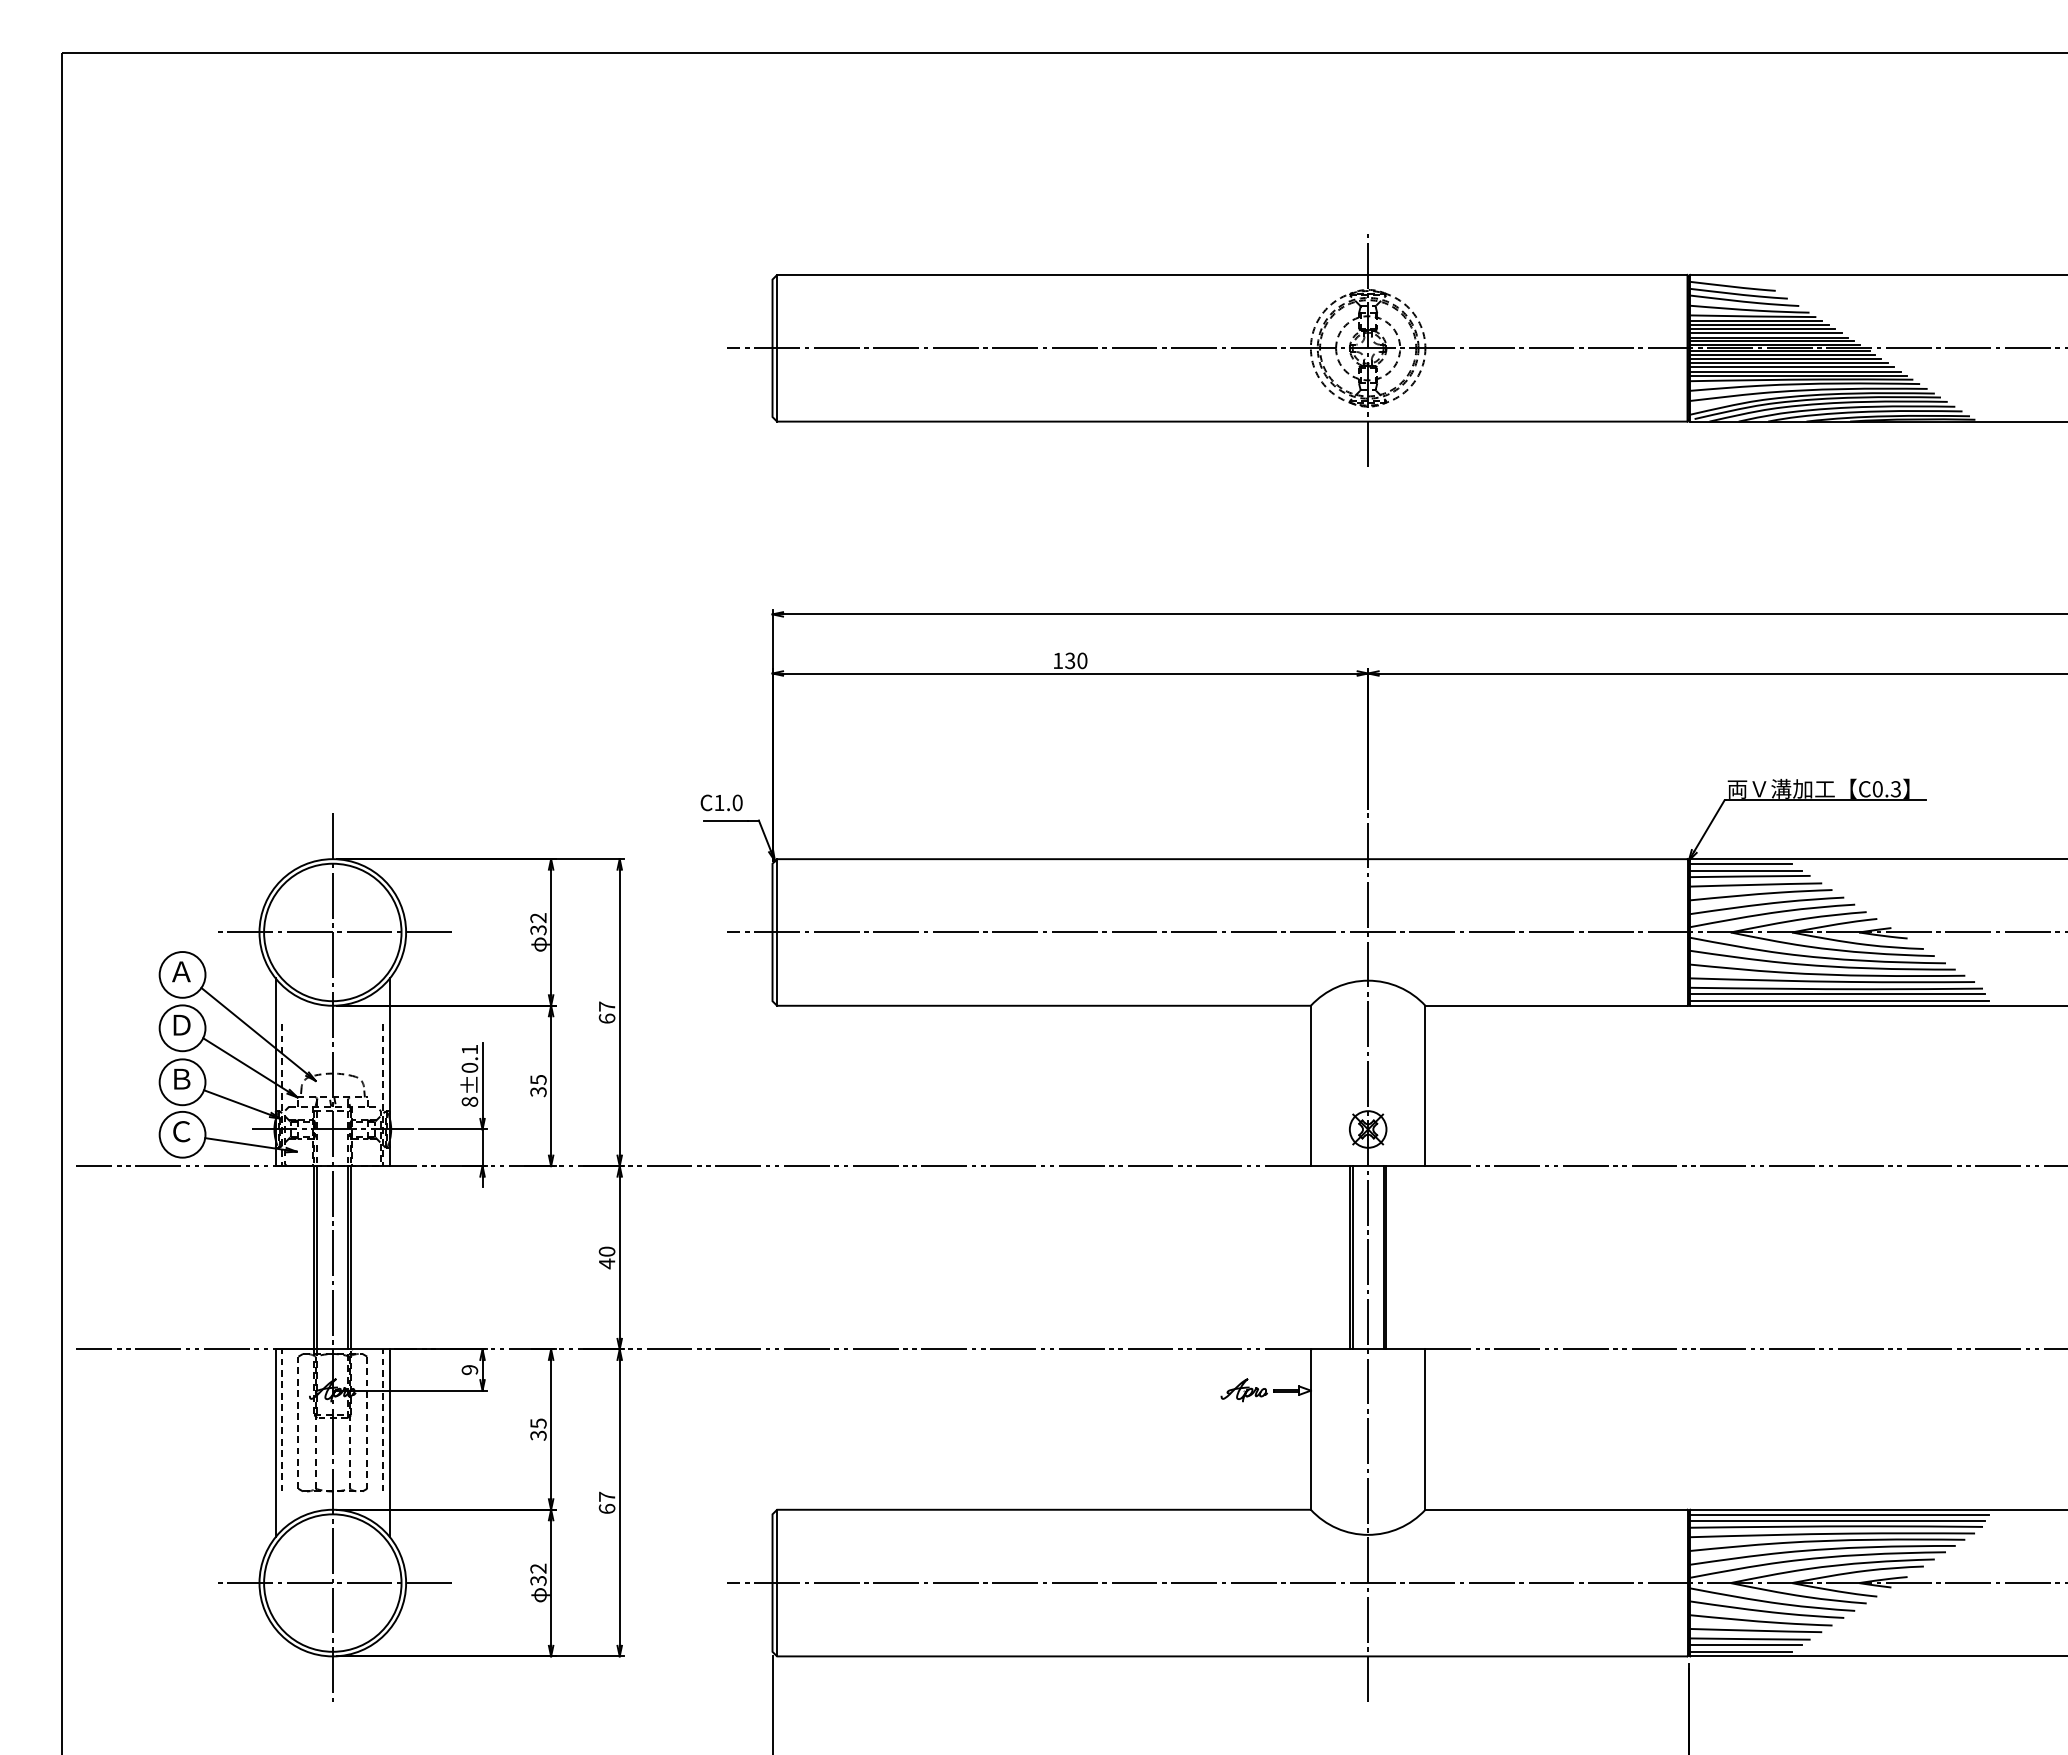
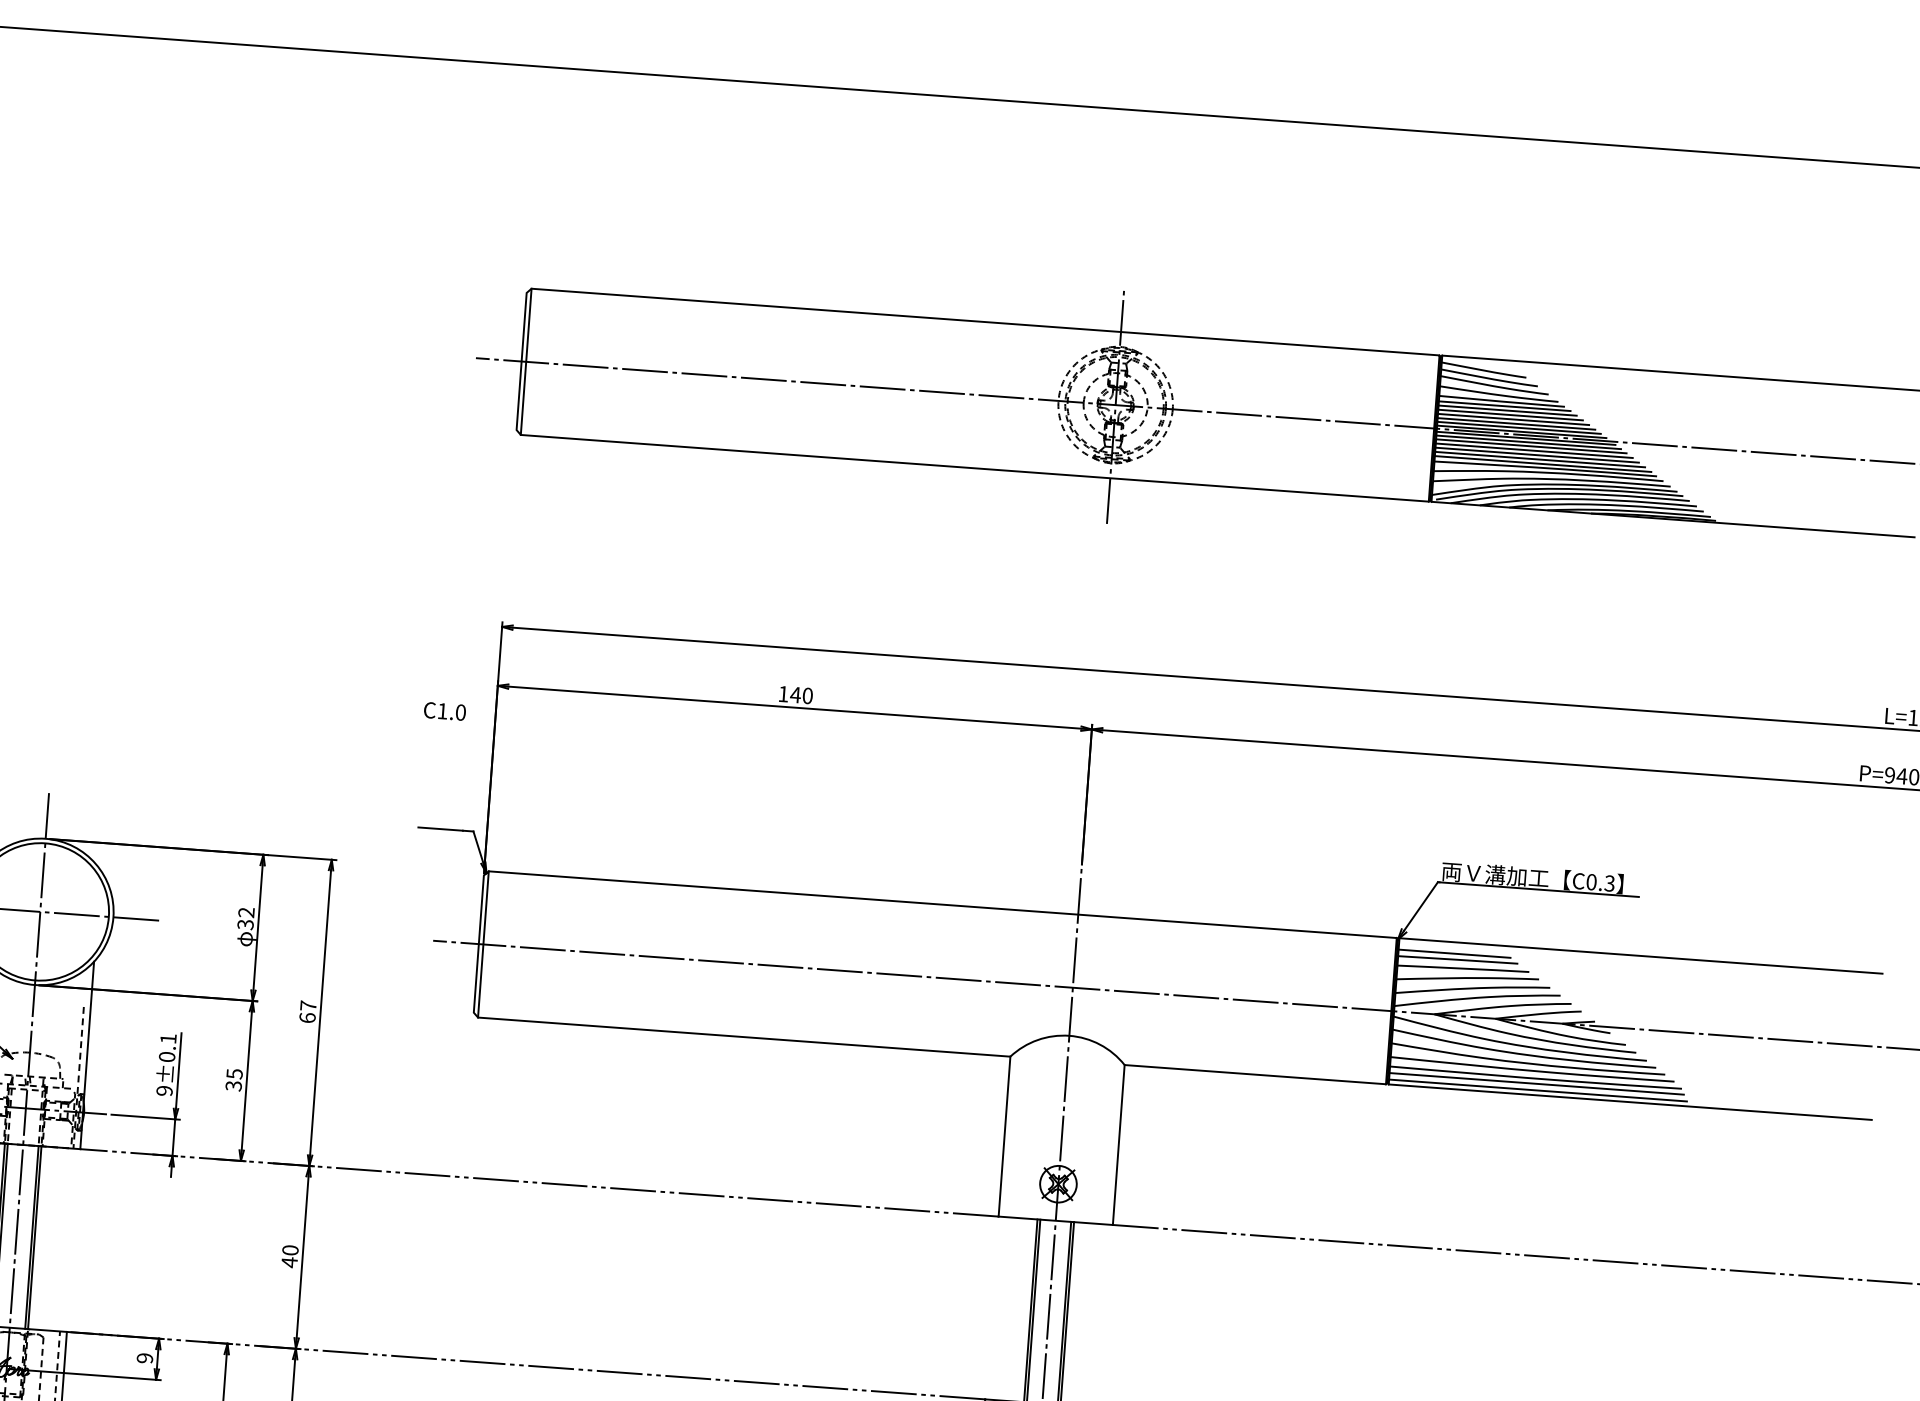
text: (1069, 660) -> (794, 694), 130 -> 140
text: (721, 802) -> (444, 711), moved
line: (1740, 864) -> (1449, 947), removed
text: (469, 1101) -> (164, 1090), 8±0.1 -> 9±0.1

